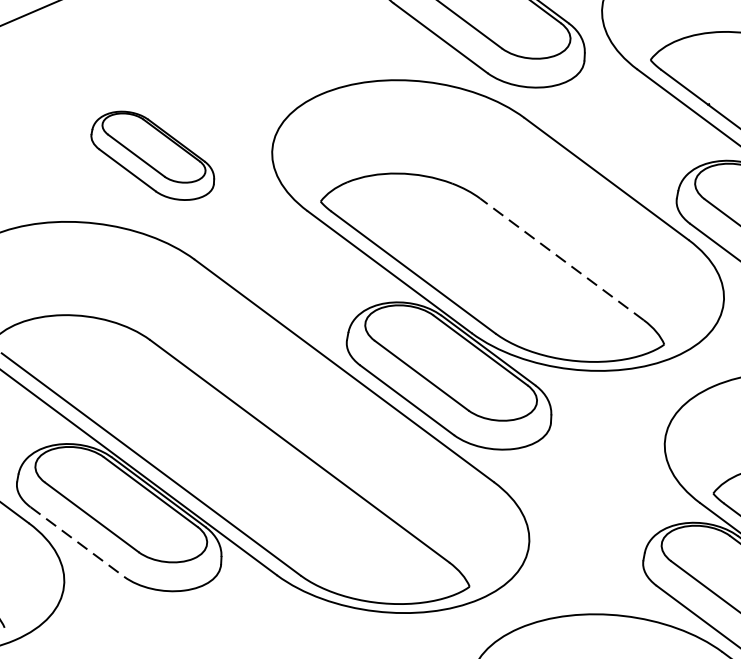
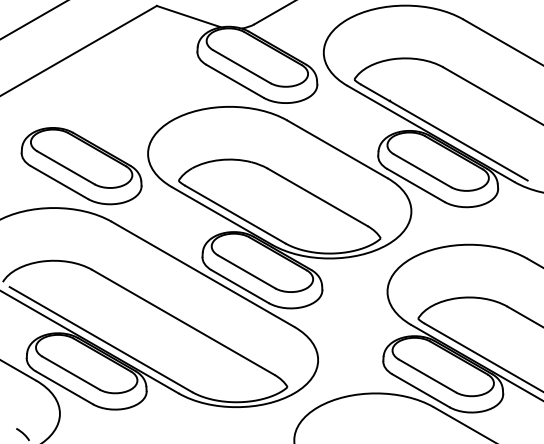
part: (152, 156) -> (81, 166), size x1.67
line: (561, 259) -> (317, 197), dashed -> solid
line: (77, 541) -> (64, 387), dashed -> solid

